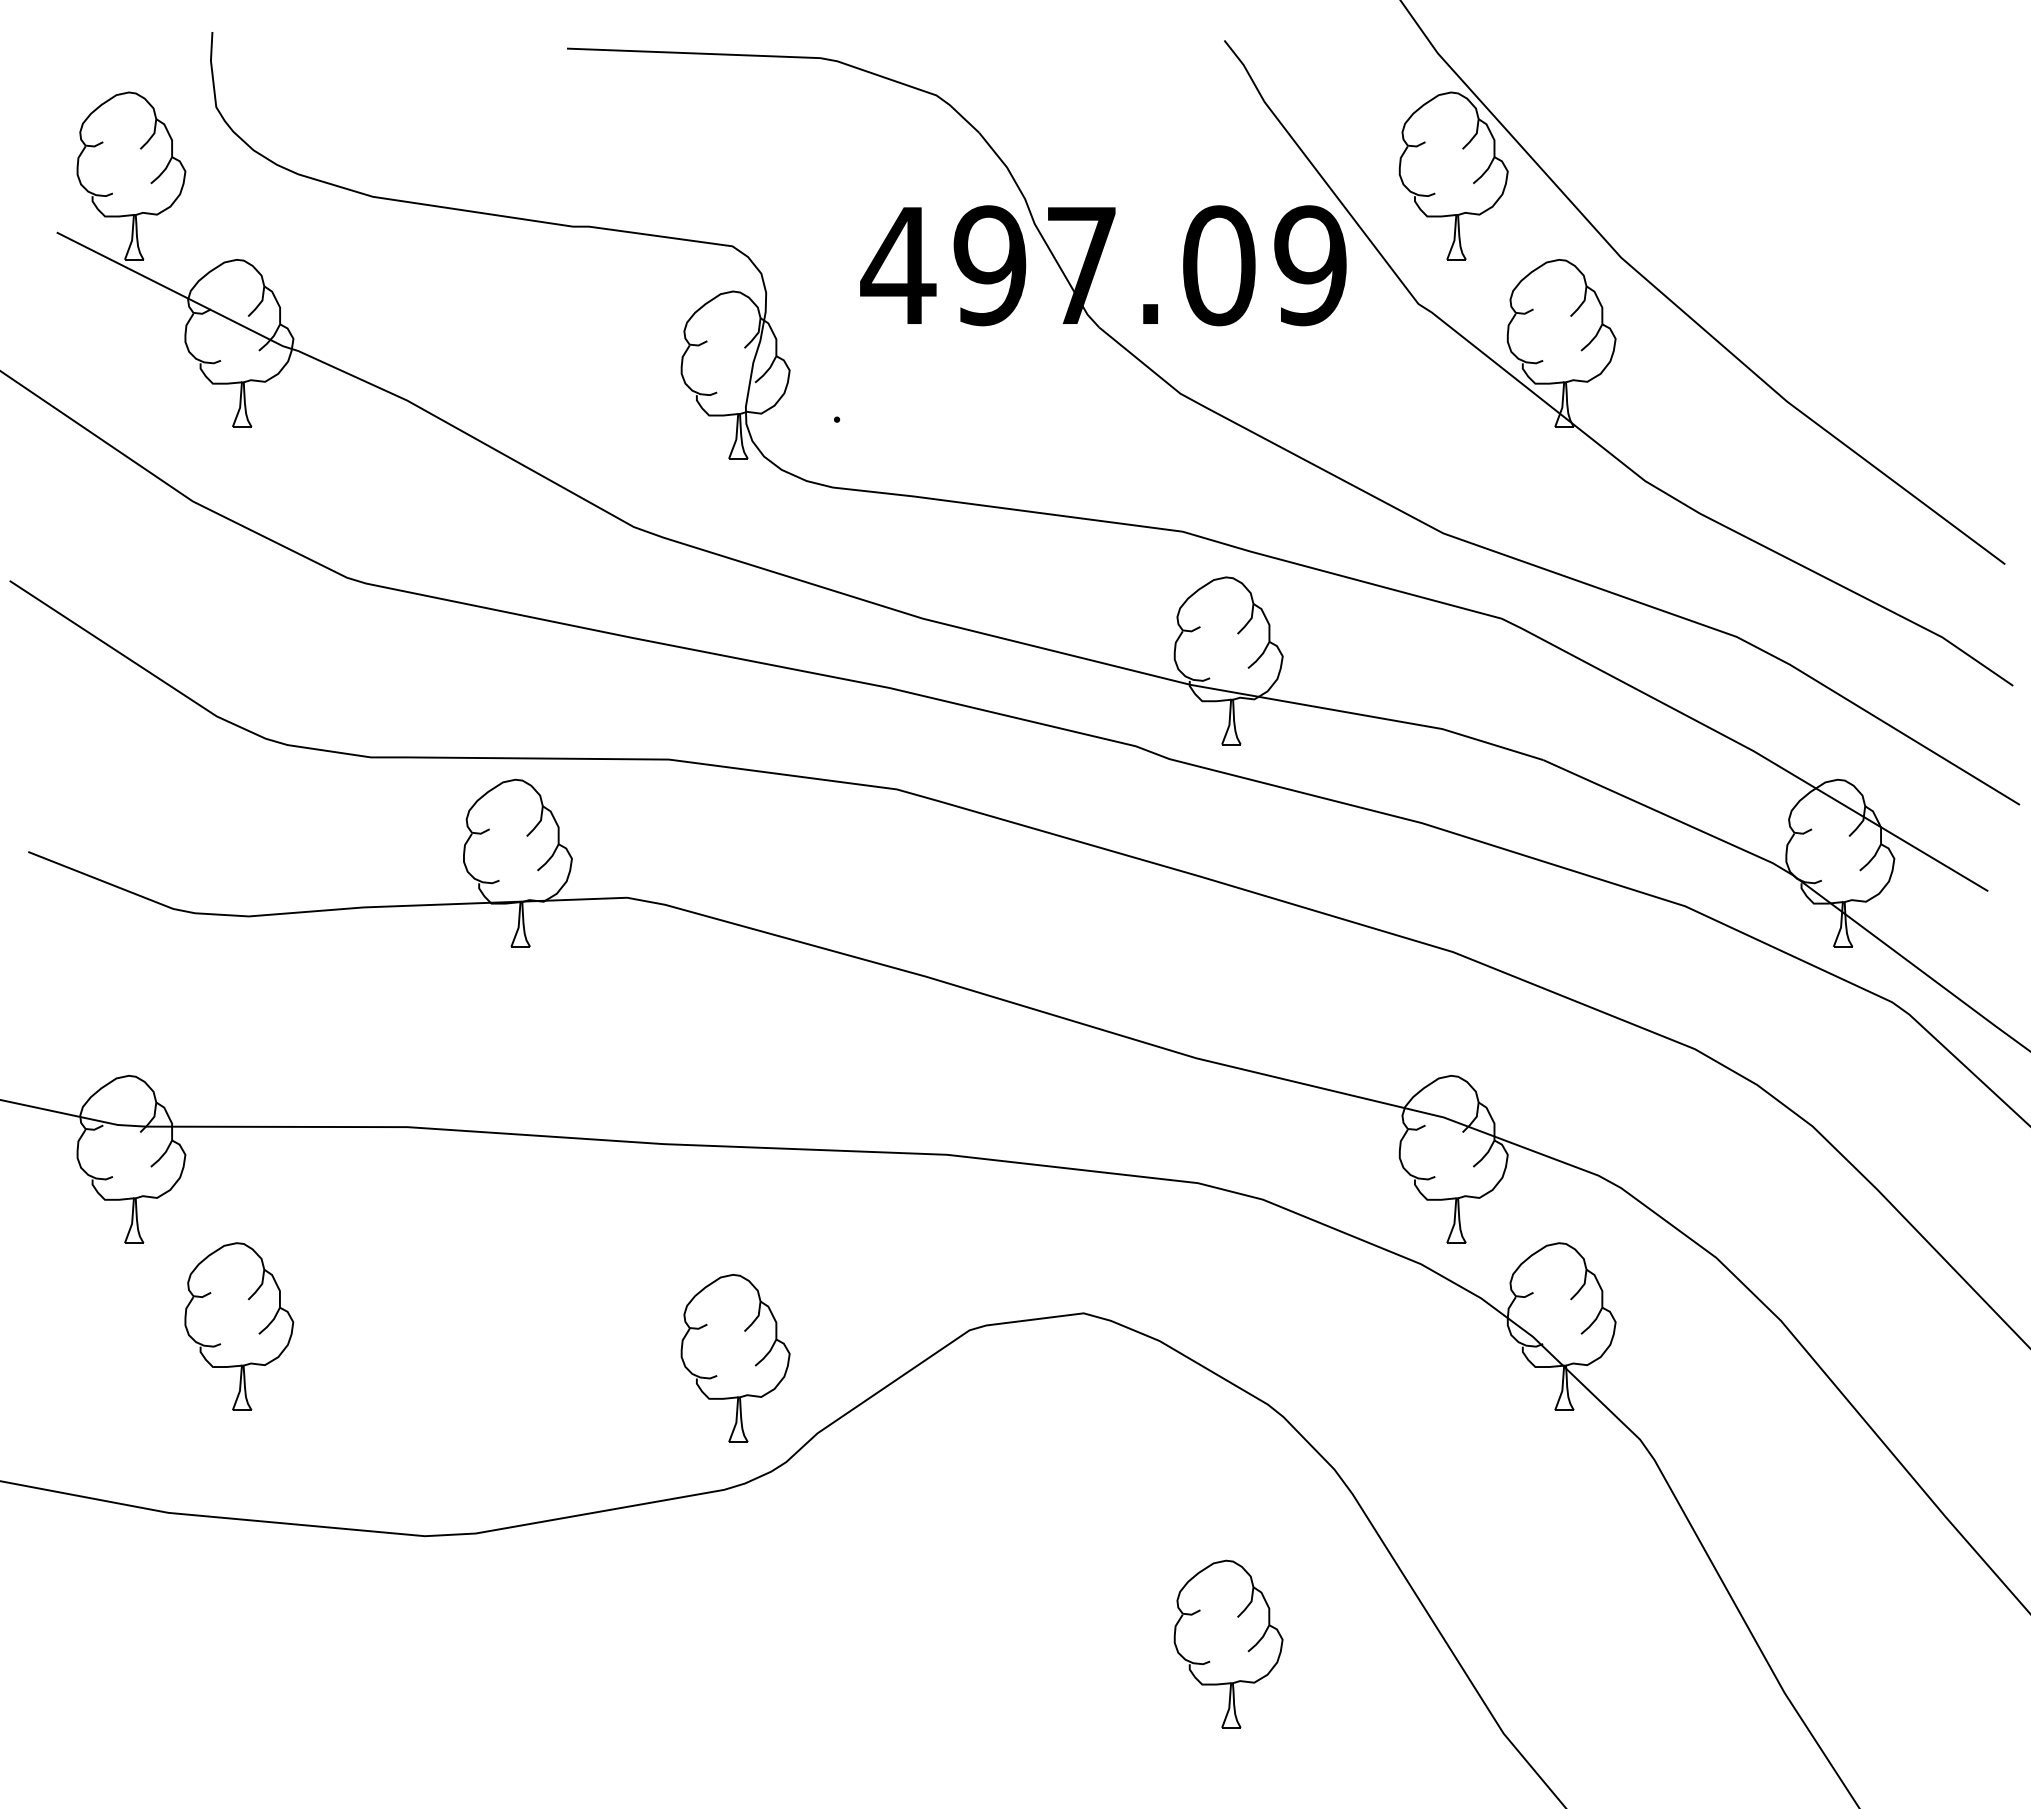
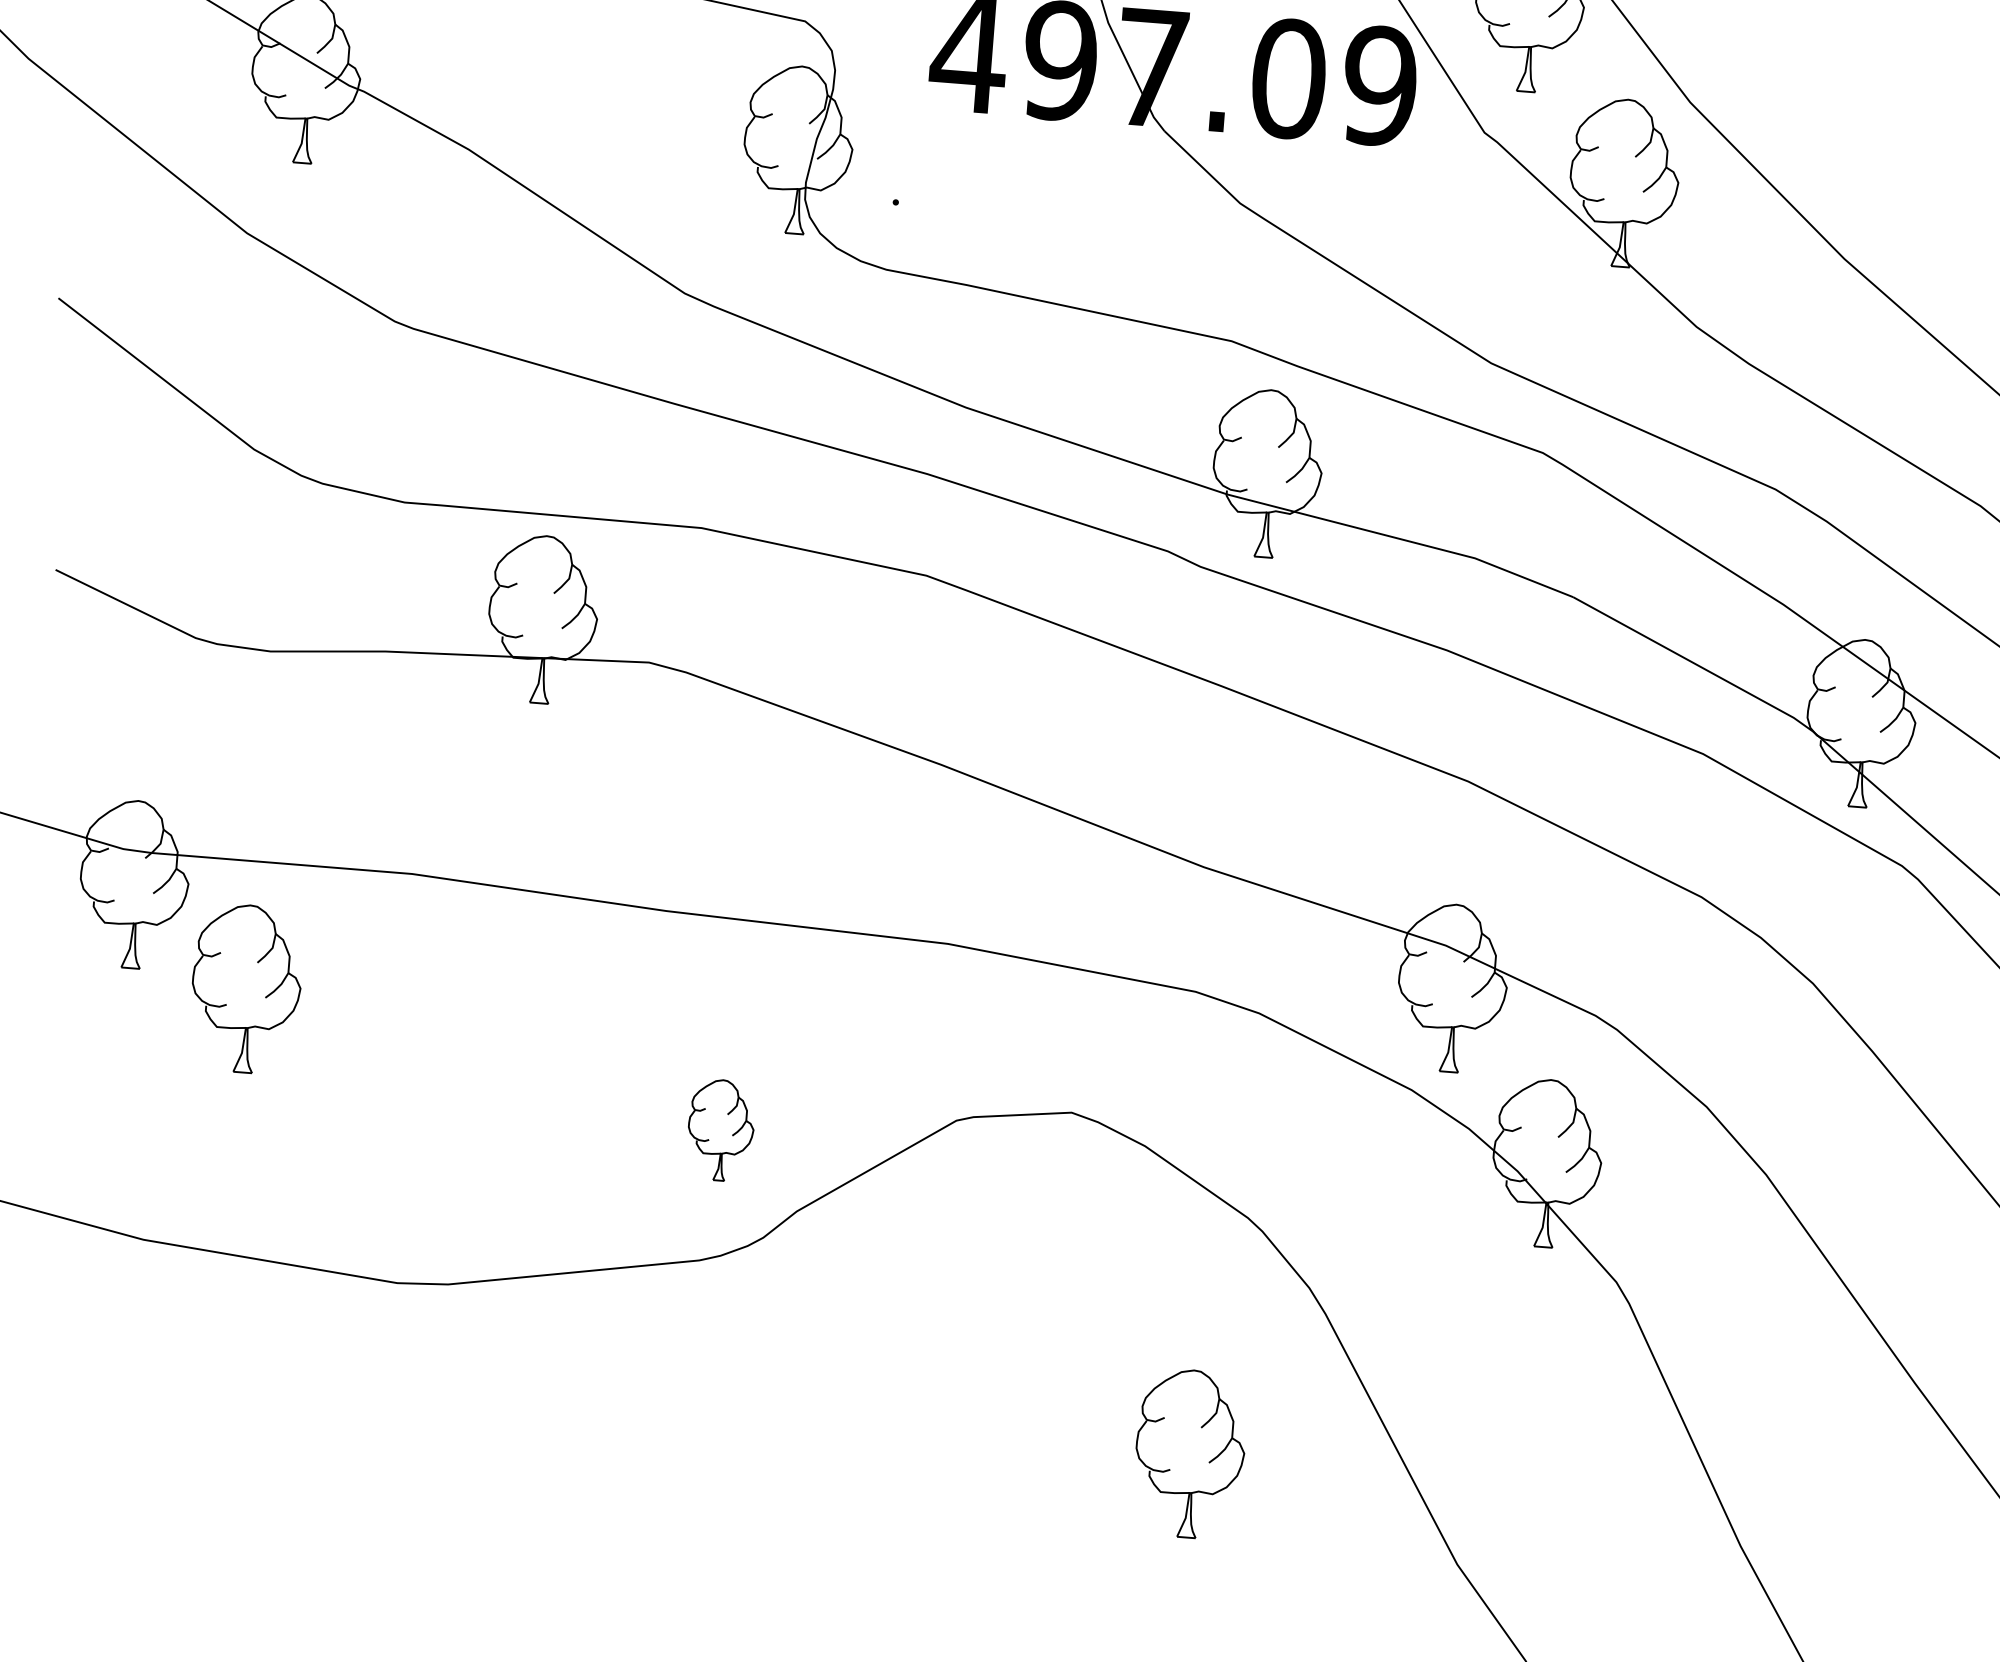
part: (239, 1326) -> (246, 988), moved
part: (735, 1358) -> (720, 1130), size x0.6

